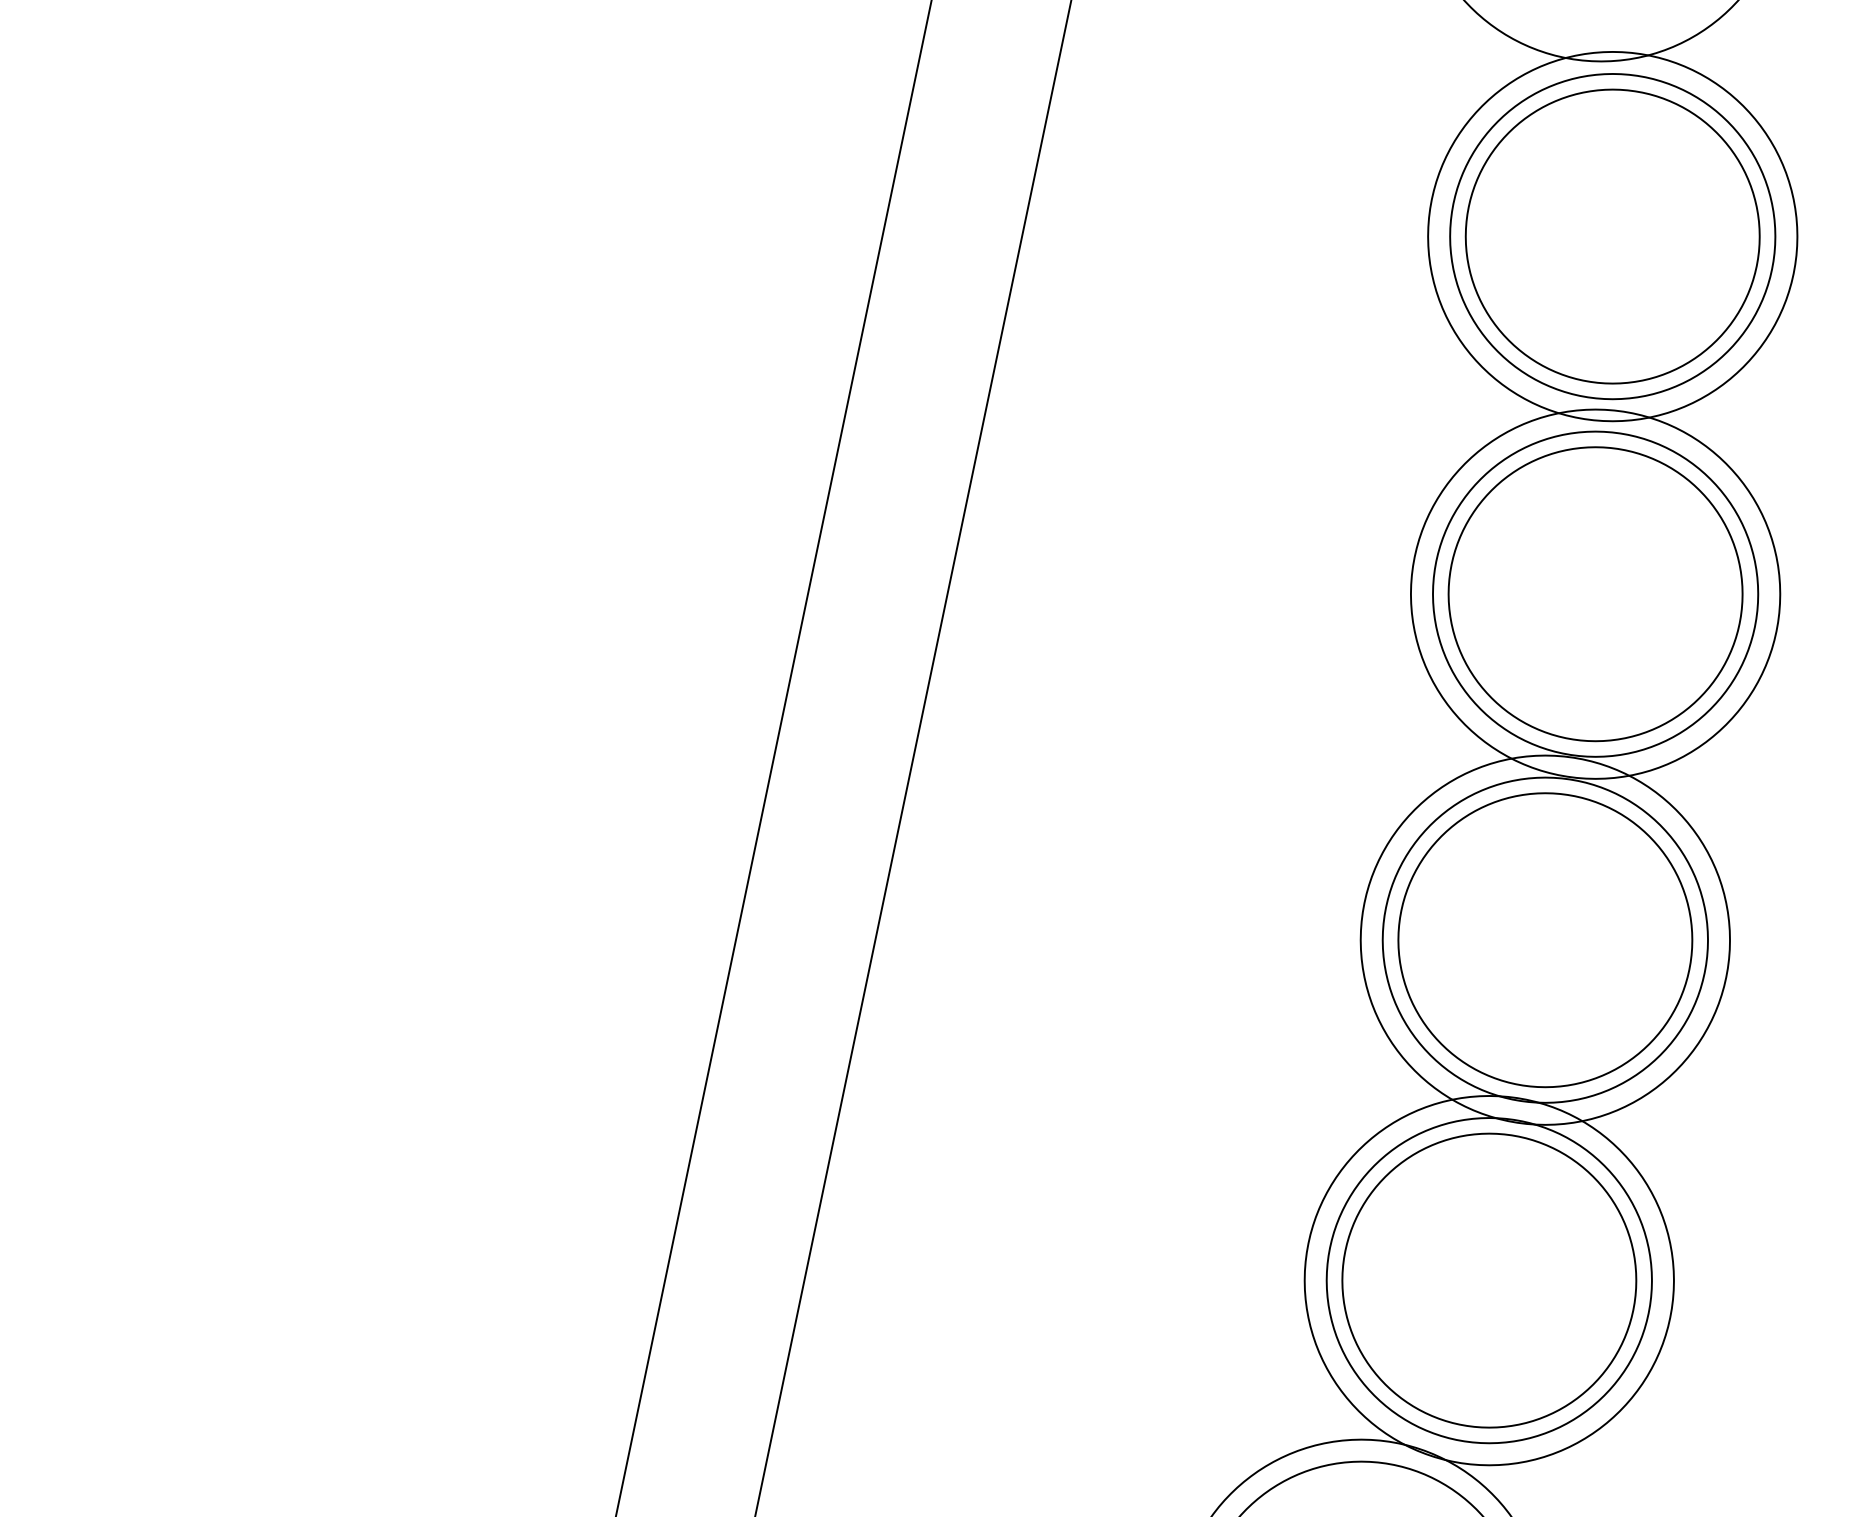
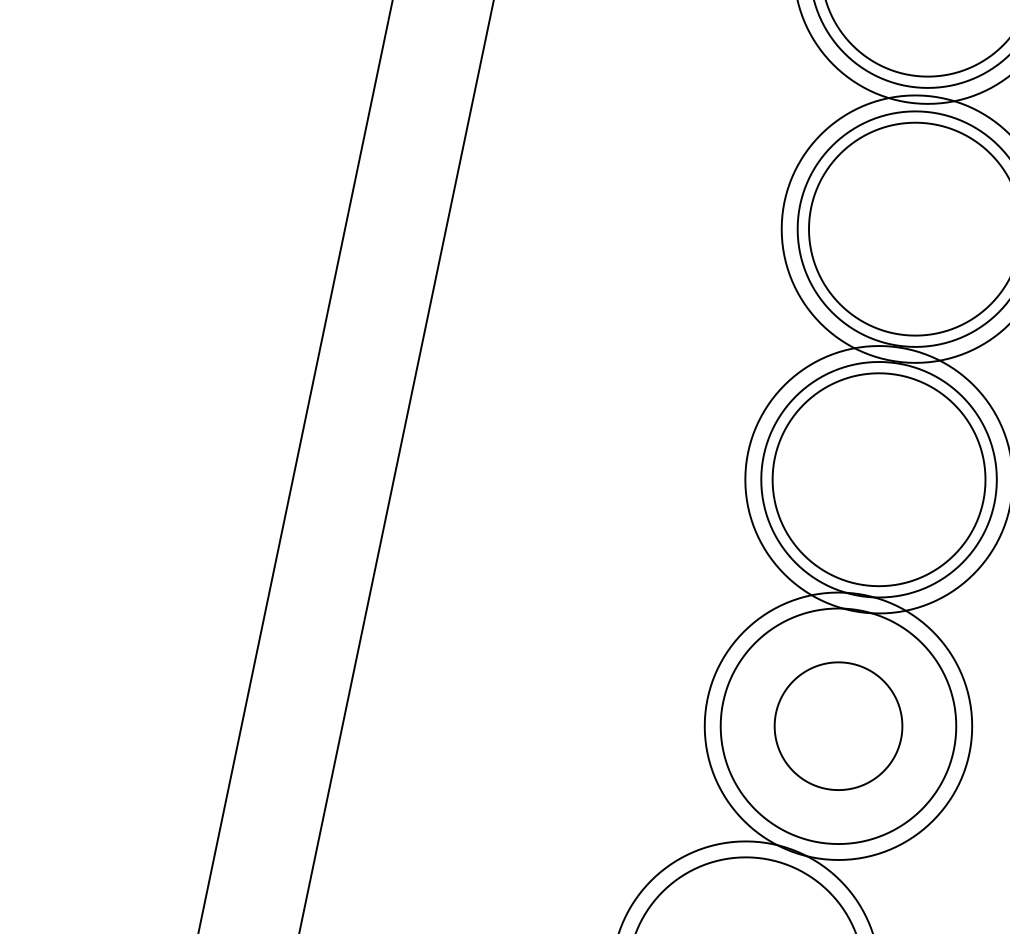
part: (1489, 1280) -> (838, 726), size x0.6

